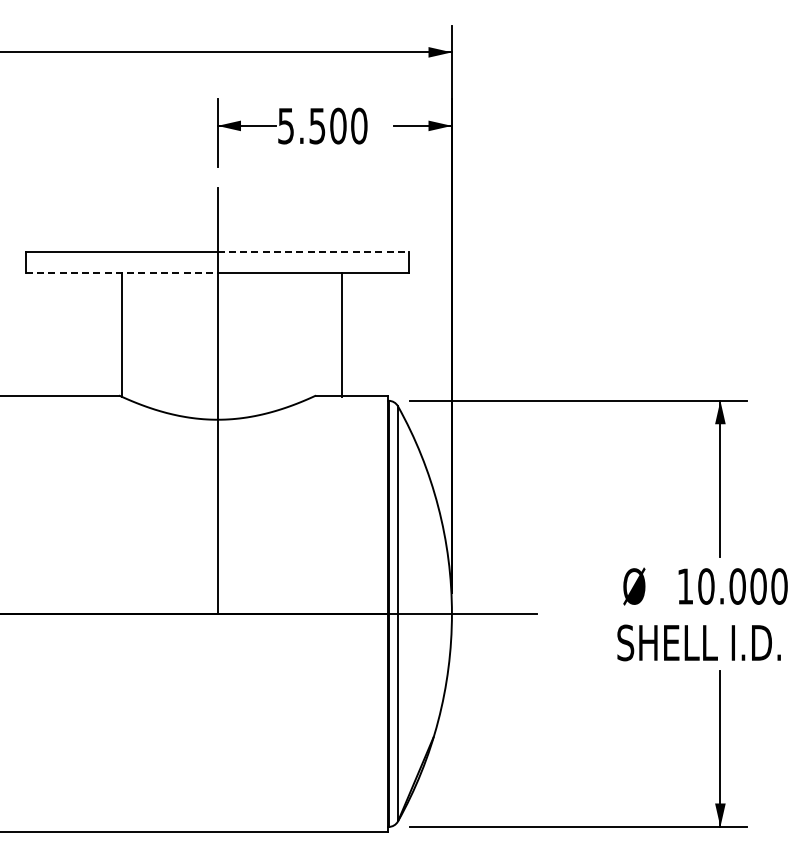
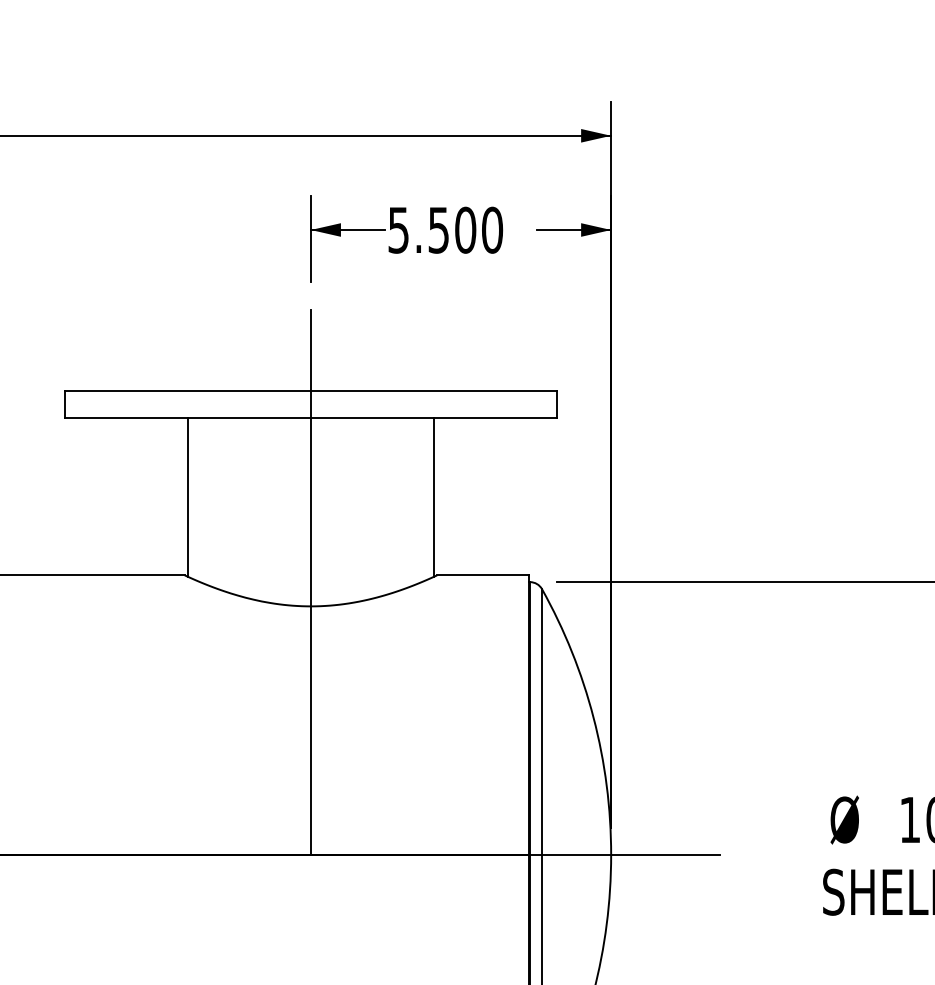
line: (313, 251) -> (433, 390), dashed -> solid
line: (121, 272) -> (187, 417), dashed -> solid
line: (342, 334) -> (433, 497), moved

